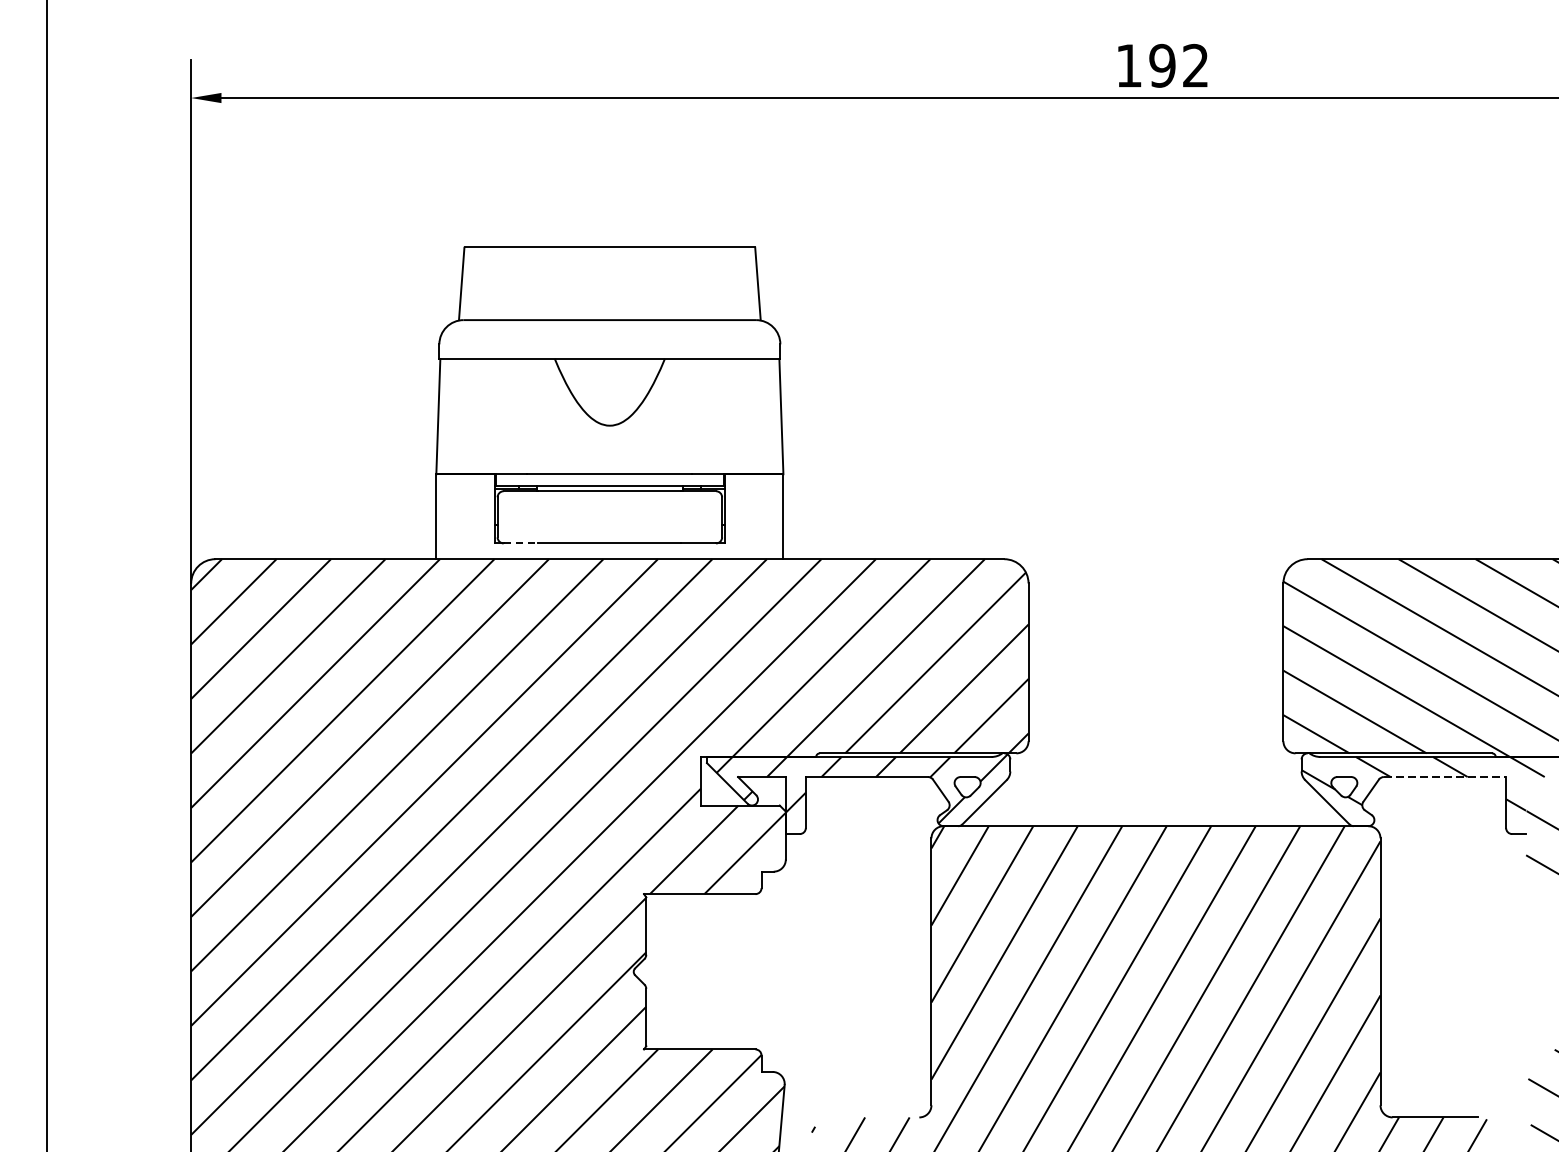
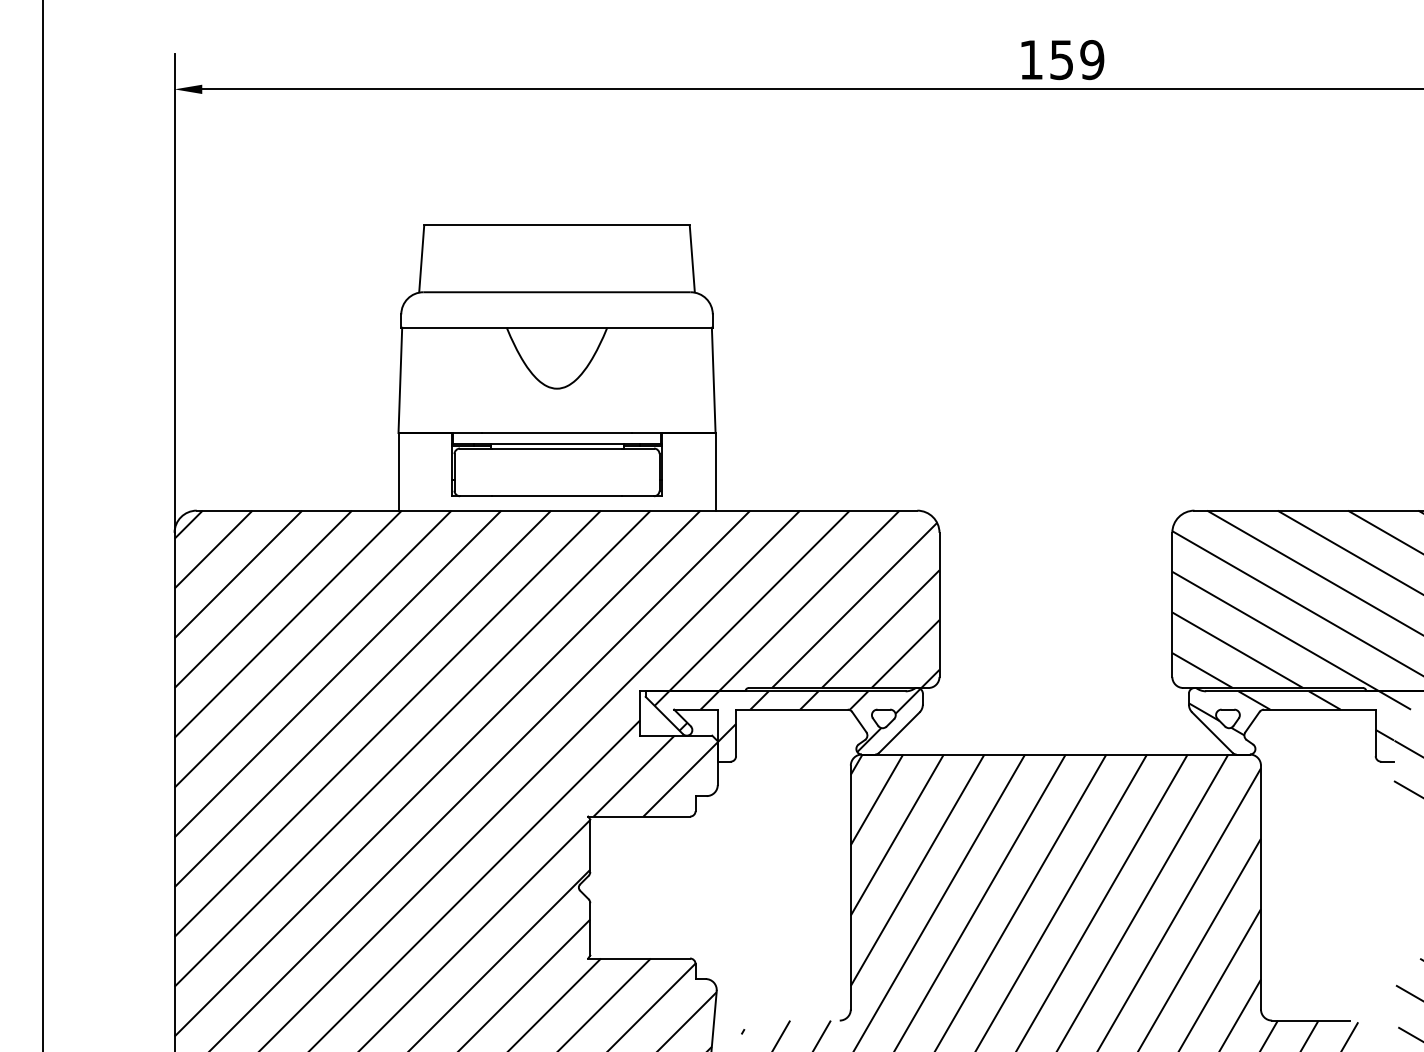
text: (1178, 66) -> (1076, 60), 192 -> 159
line: (520, 543) -> (475, 496), dashed -> solid
line: (1444, 776) -> (1319, 709), dashed -> solid

